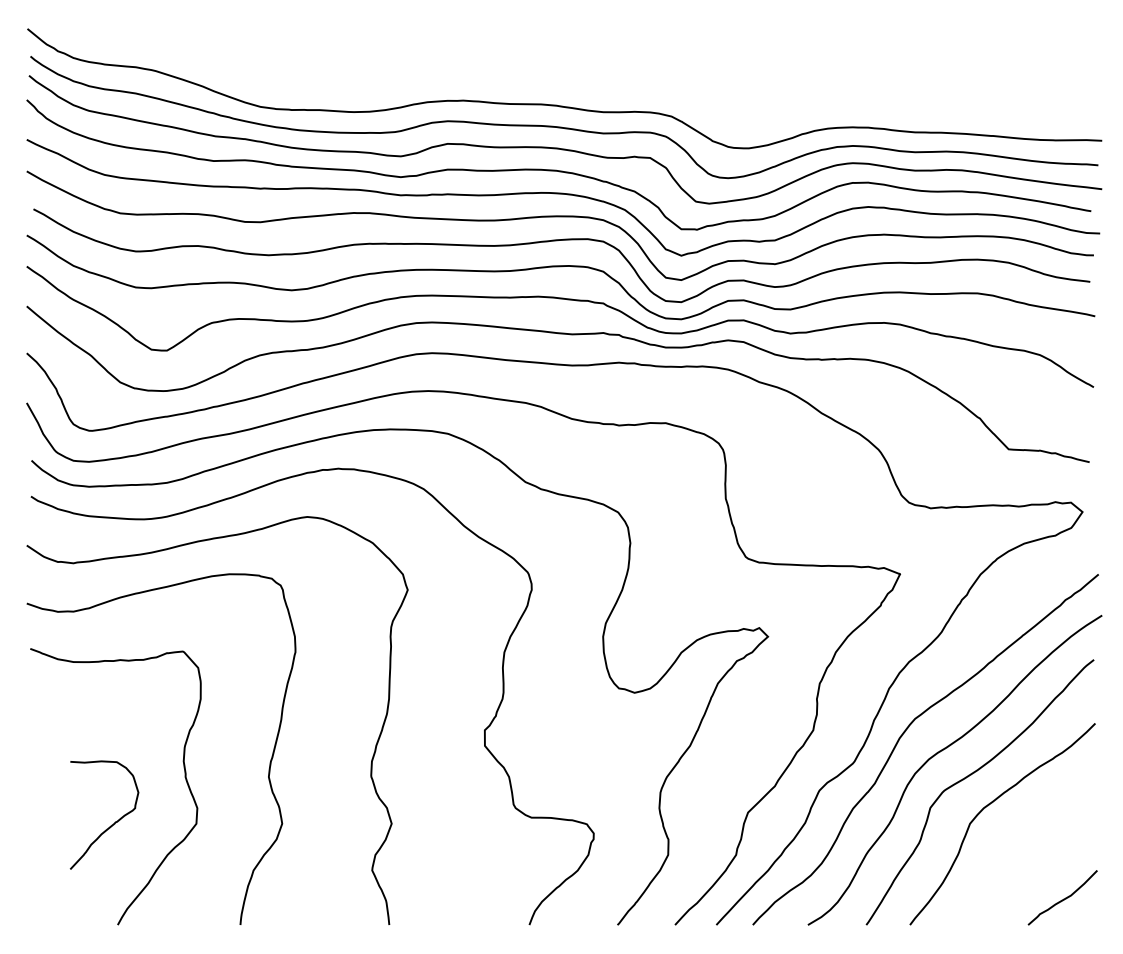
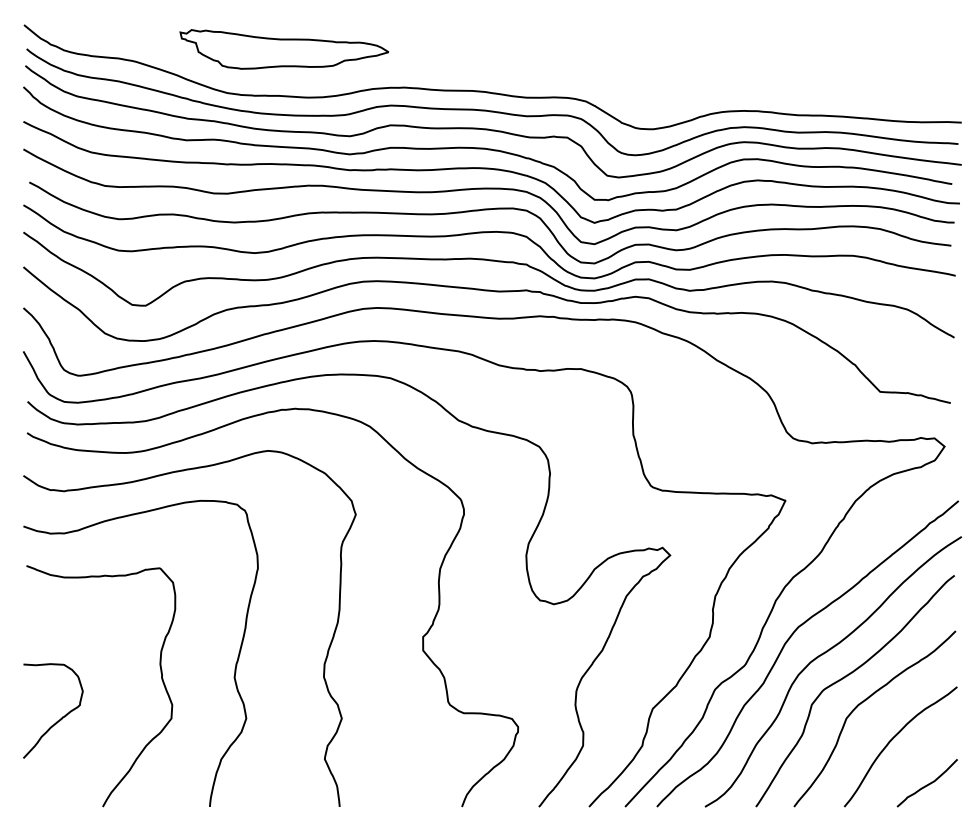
part: (325, 56) -> (284, 49), added
curve: (113, 822) -> (61, 717), moved
curve: (1023, 847) -> (893, 739), added

